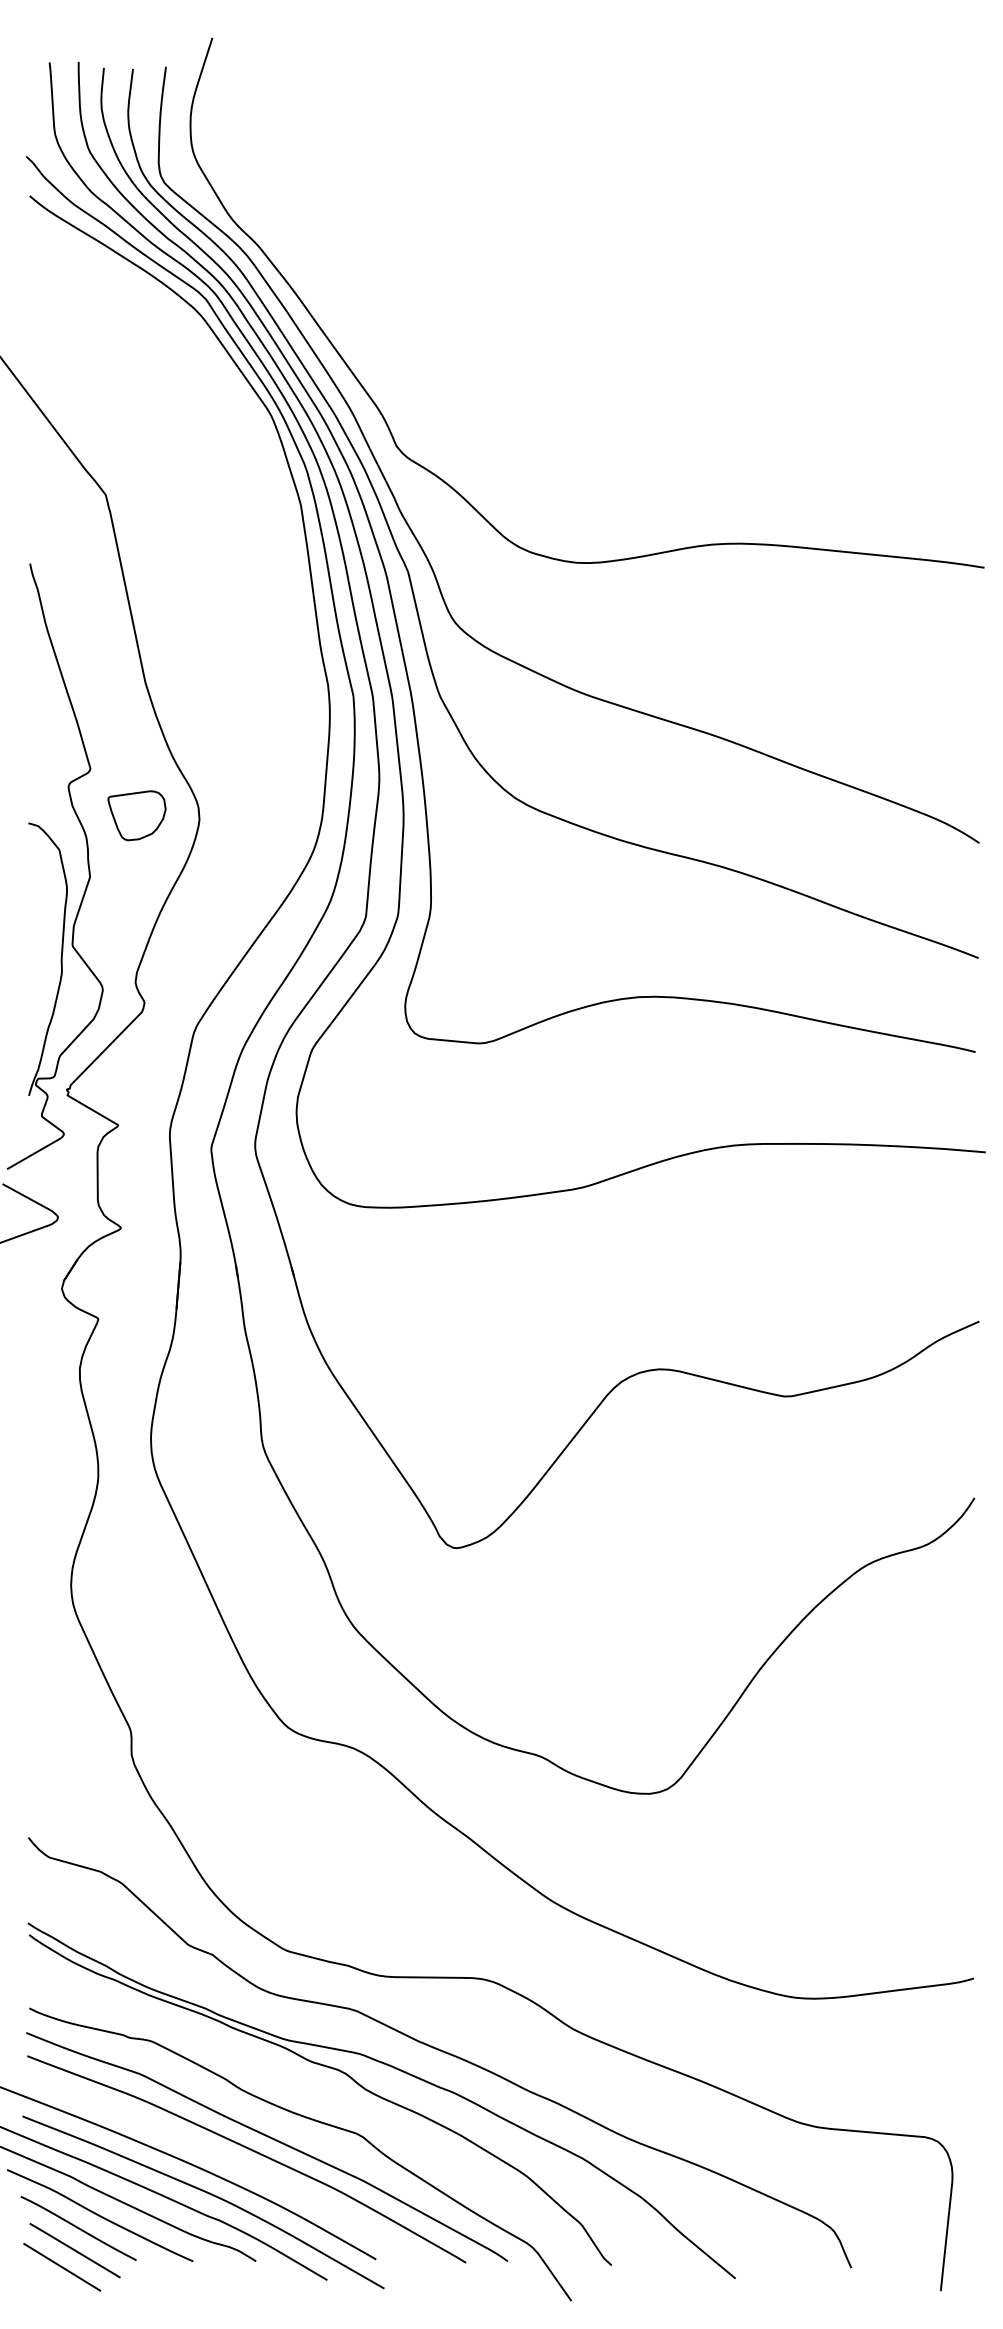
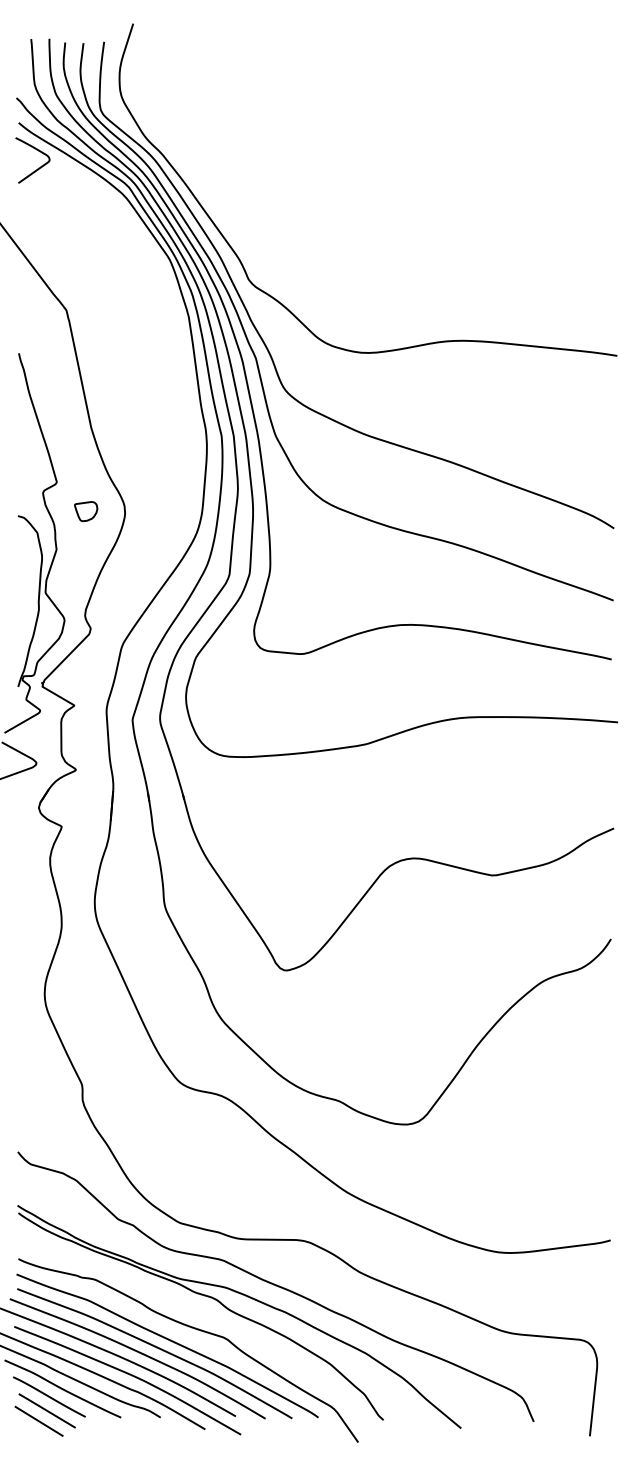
curve: (59, 268) -> (37, 168), added
part: (137, 815) -> (86, 511), size x0.62
curve: (222, 2159) -> (139, 1353), added

